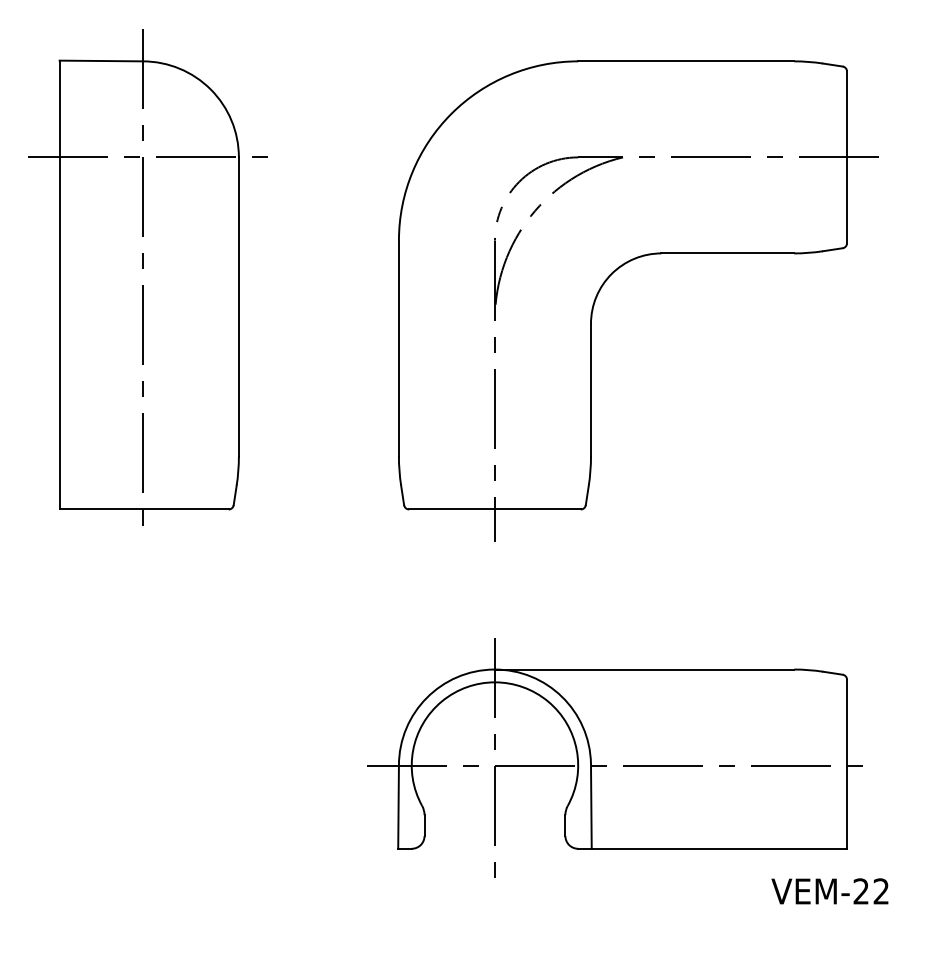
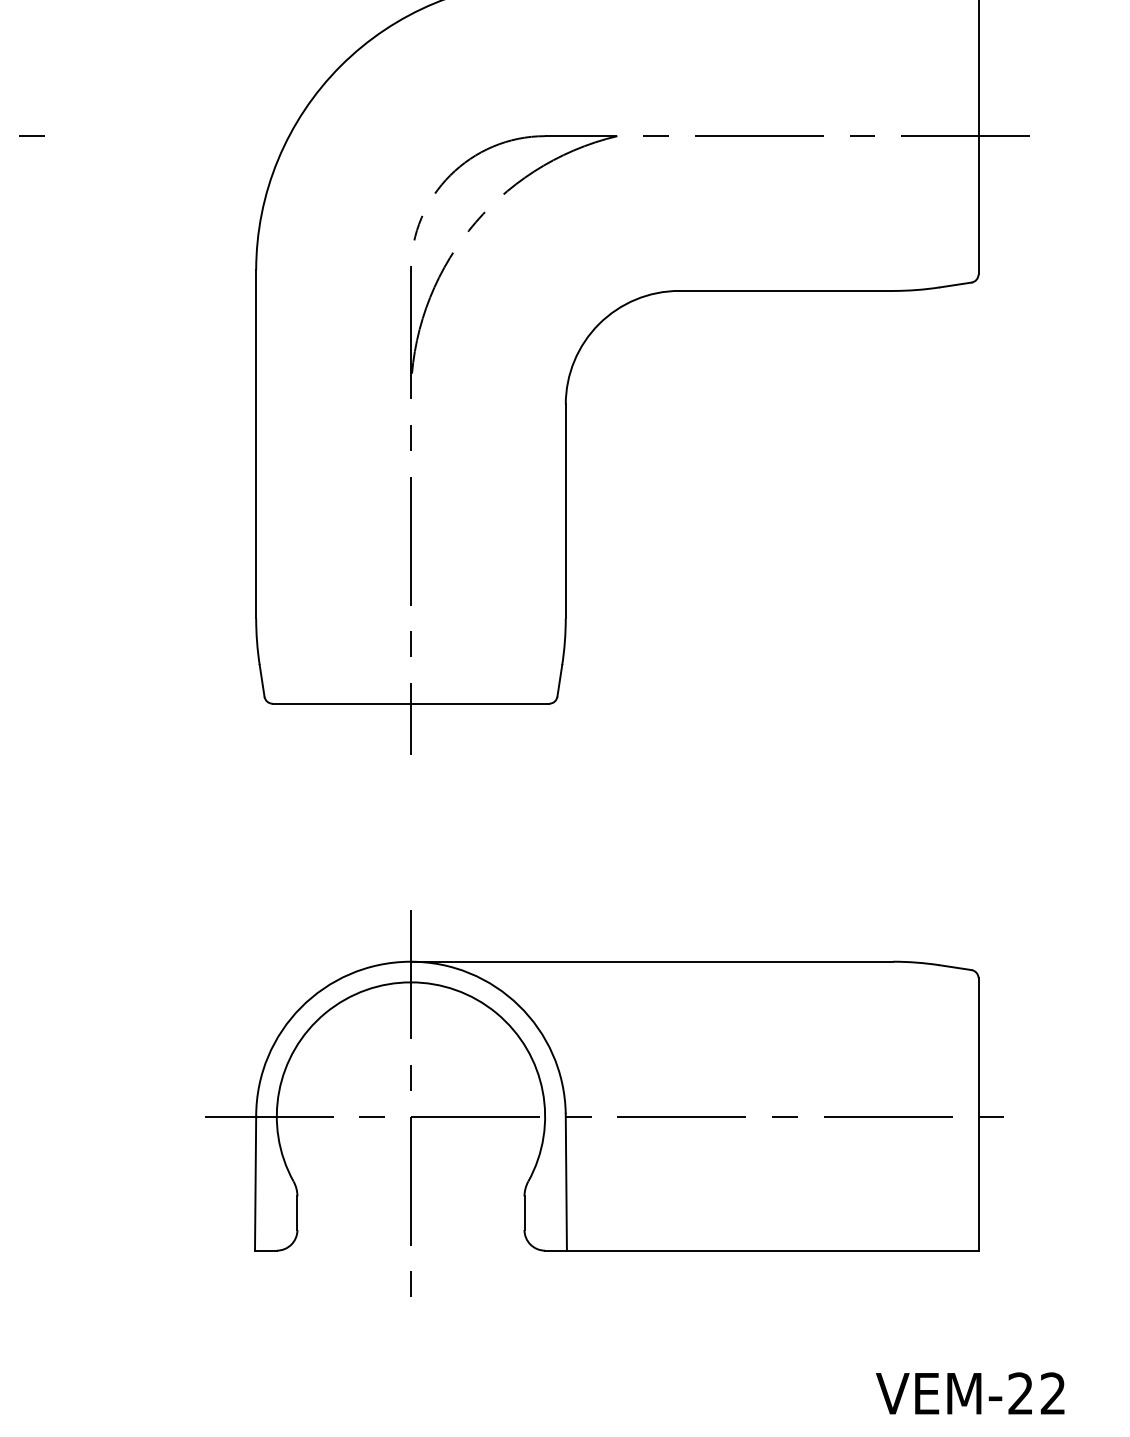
text: (829, 891) -> (969, 1393), moved

